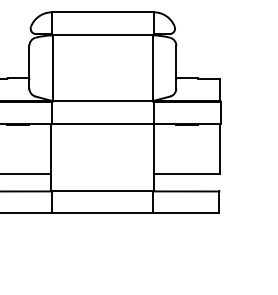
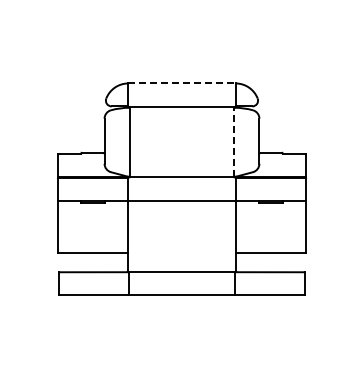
line: (103, 12) -> (182, 83), solid -> dashed
line: (152, 68) -> (234, 142), solid -> dashed

